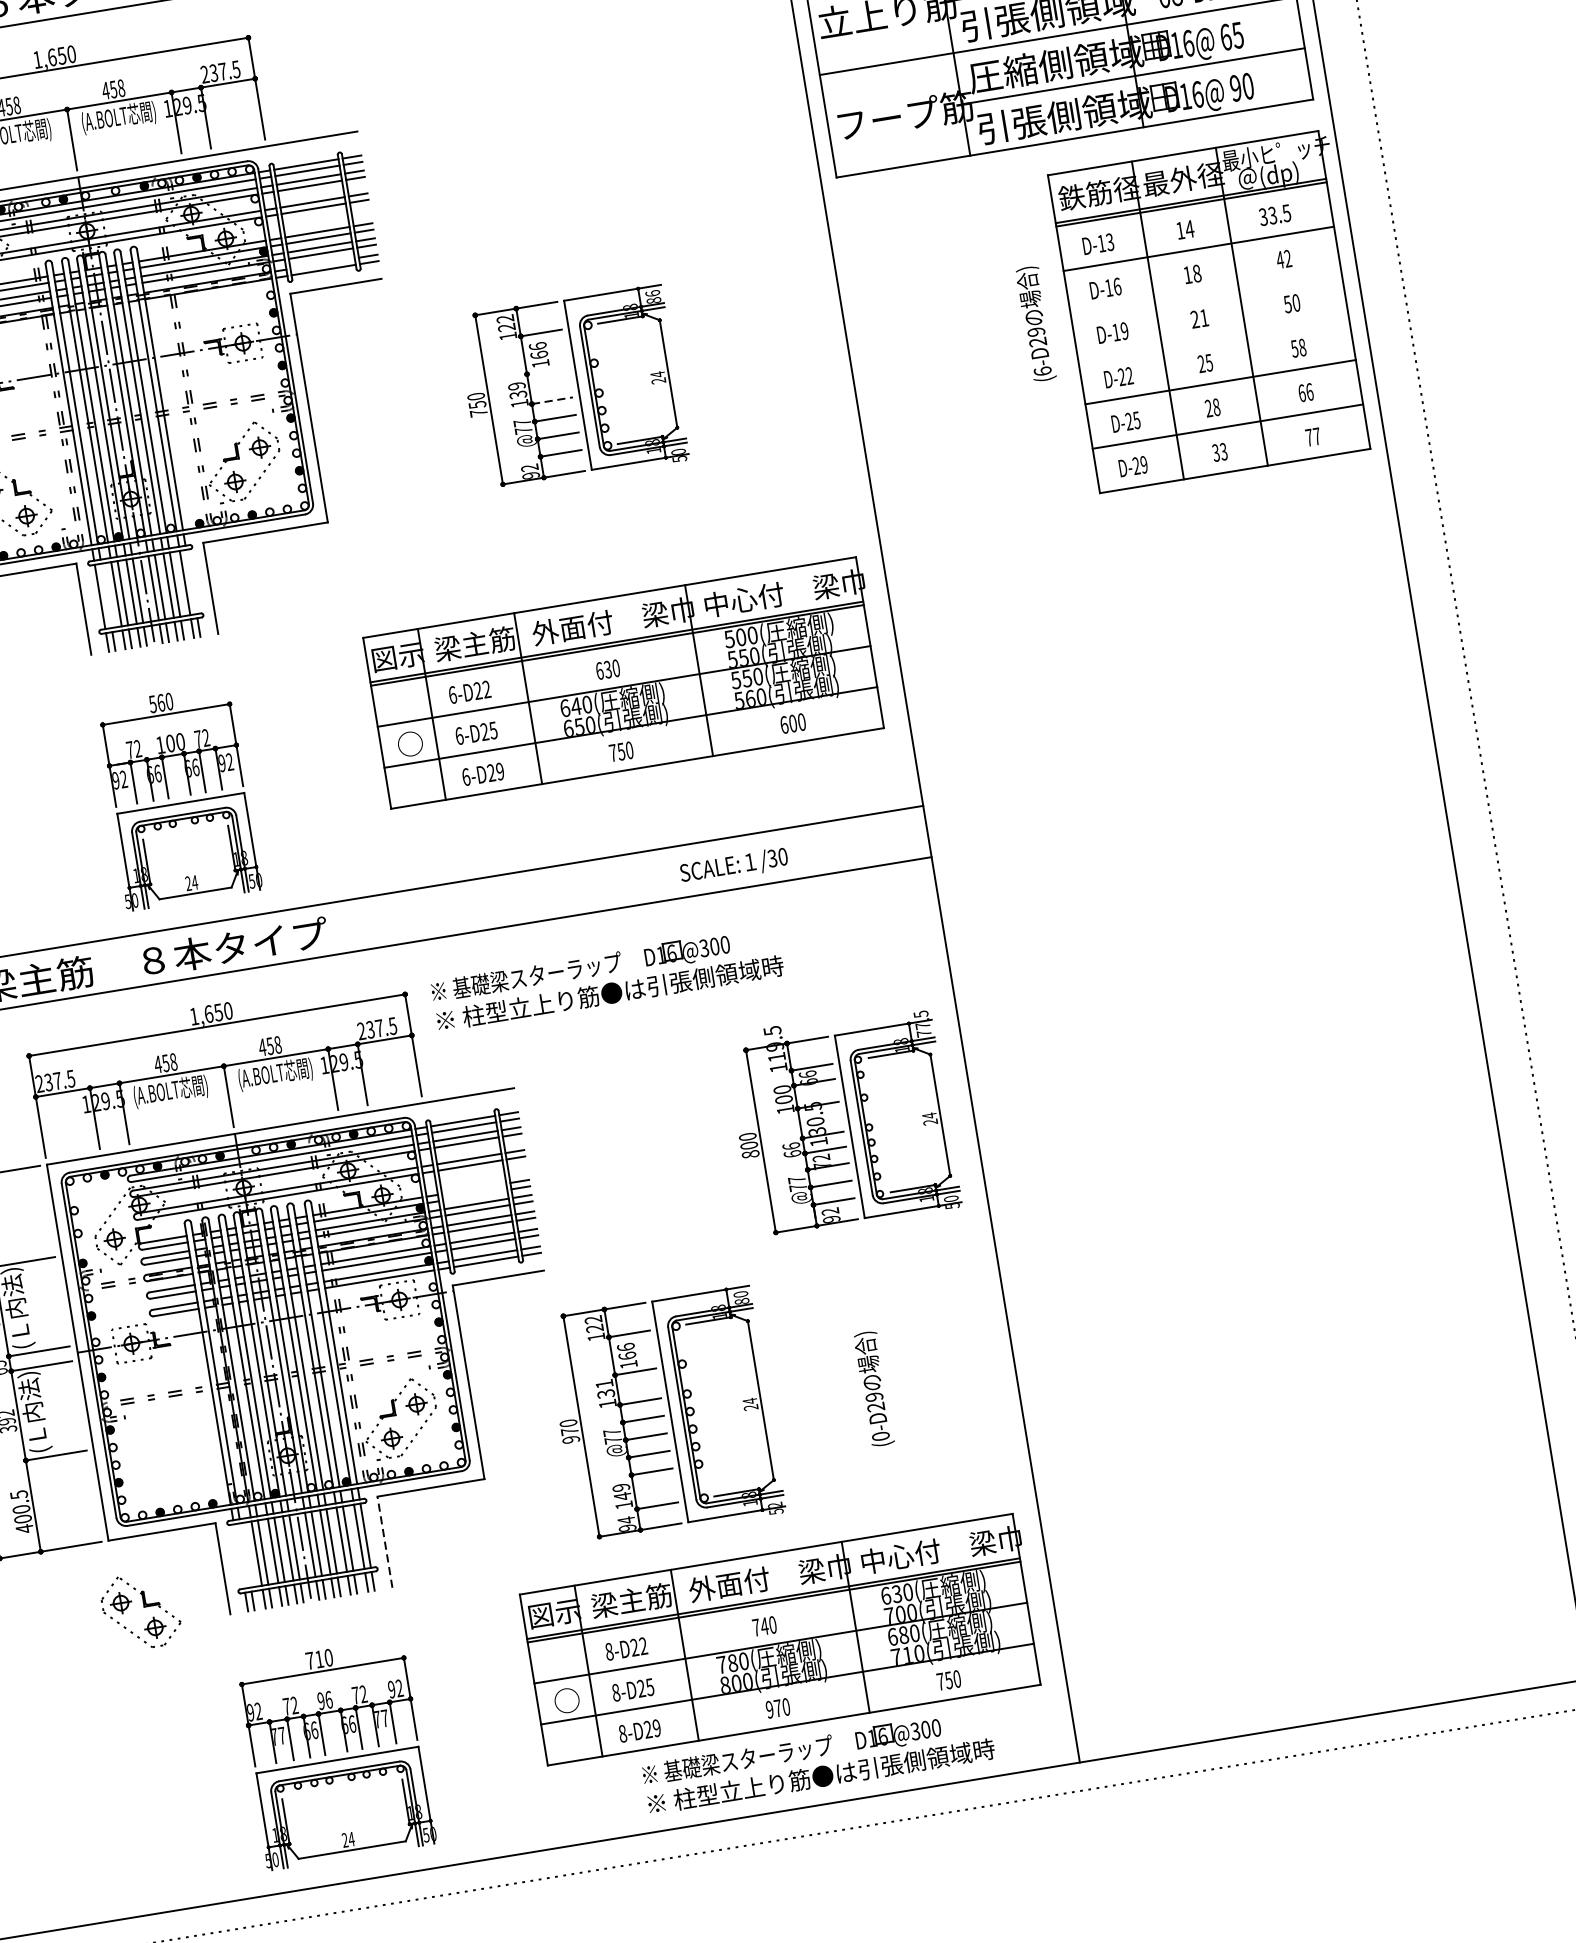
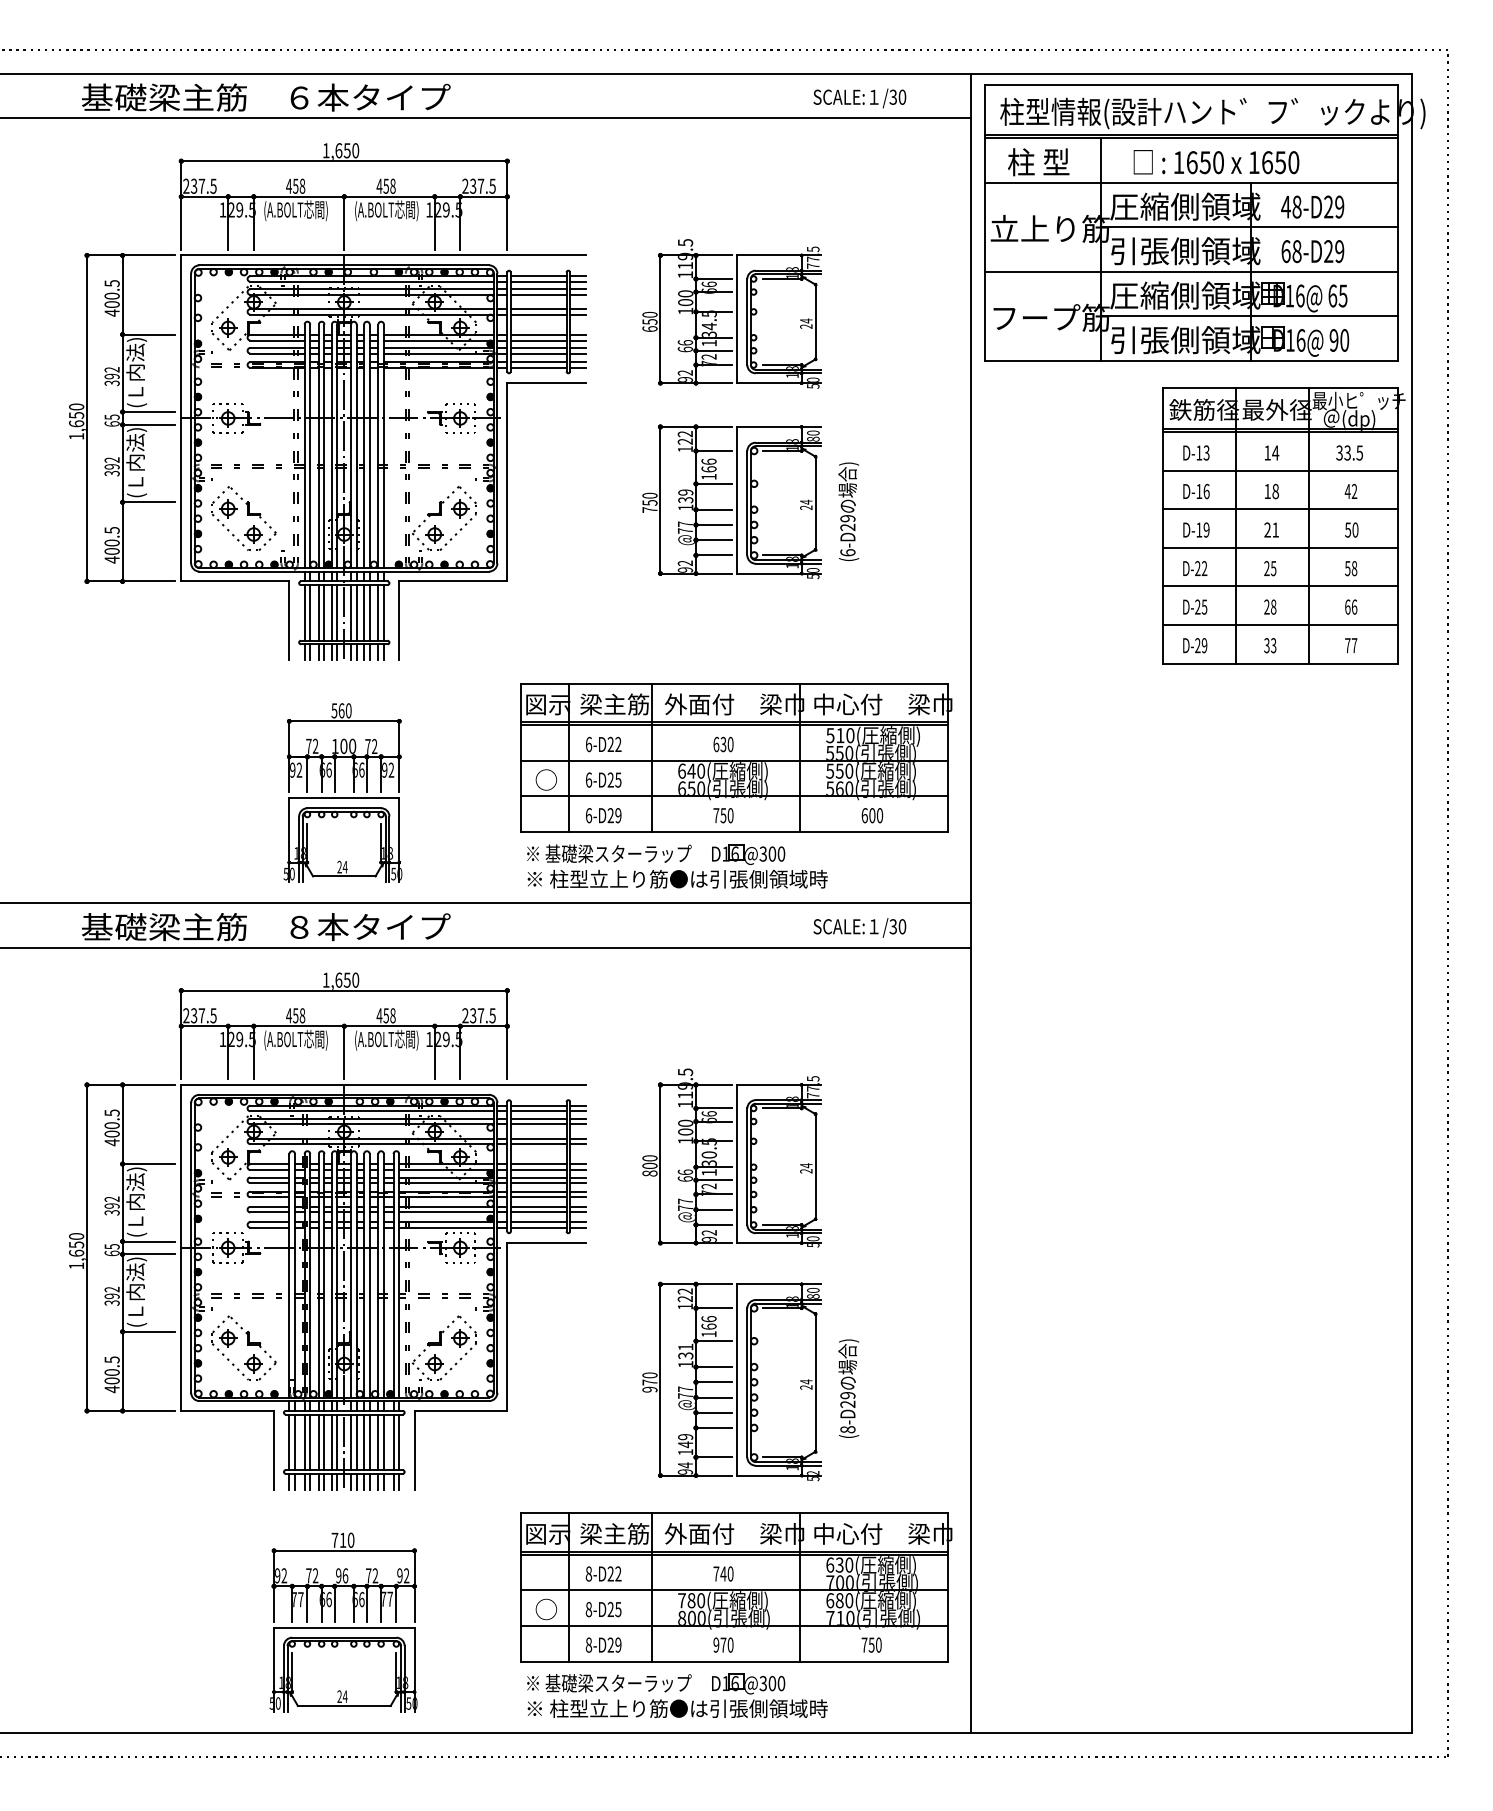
part: (535, 171) -> (731, 313), added
line: (322, 264) -> (538, 362), added
text: (652, 292) -> (813, 432), 86 -> 80
line: (1206, 293) -> (1280, 509), added
text: (1035, 323) -> (848, 511), moved
line: (1213, 337) -> (1280, 547), added
line: (547, 370) -> (713, 483), added
line: (552, 400) -> (713, 509), dashed -> solid
line: (190, 581) -> (383, 612), added
line: (106, 595) -> (310, 612), added
text: (741, 637) -> (840, 735), 500( -> 510(
text: (733, 865) -> (859, 927), moved
part: (607, 978) -> (677, 866), moved
part: (841, 1120) -> (731, 1157), moved
line: (473, 1188) -> (538, 1164), added
line: (474, 1194) -> (538, 1169), added
part: (663, 1414) -> (731, 1381), moved
text: (881, 1436) -> (848, 1429), (0-D29 -> (8-D29
line: (384, 1542) -> (414, 1450), dashed -> solid
line: (246, 1555) -> (295, 1442), added
line: (239, 1556) -> (289, 1442), added
part: (140, 1610) -> (243, 1347), moved
part: (818, 1761) -> (677, 1695), moved

